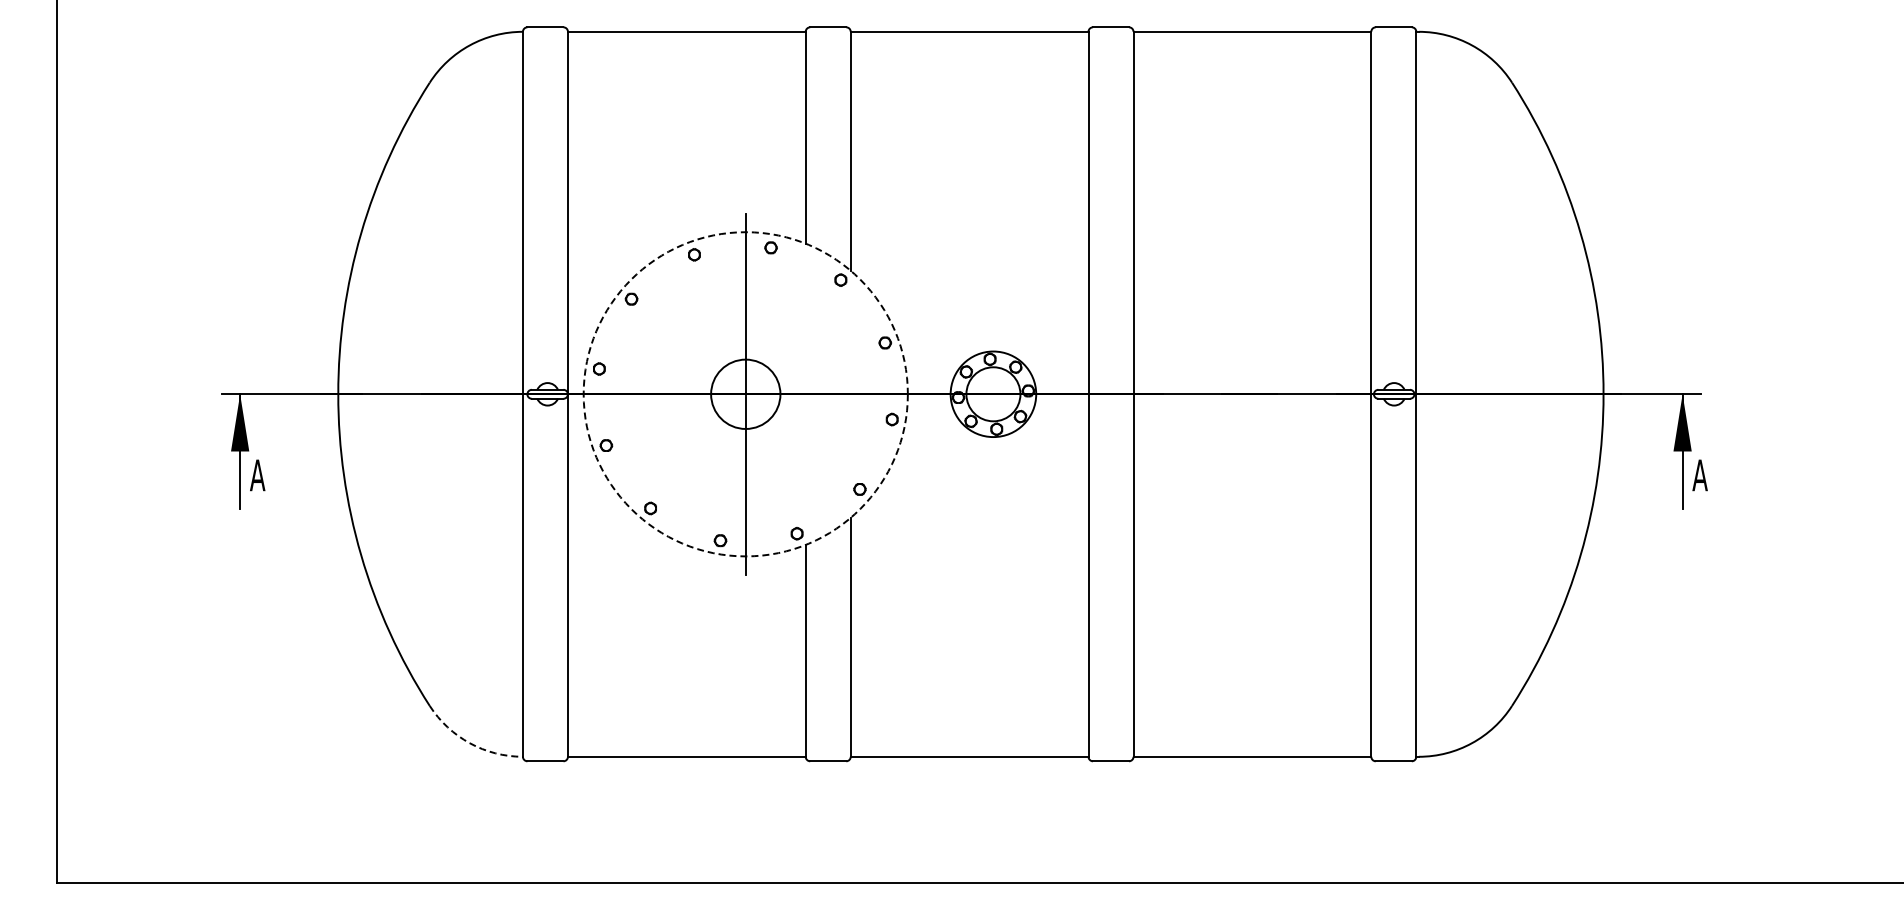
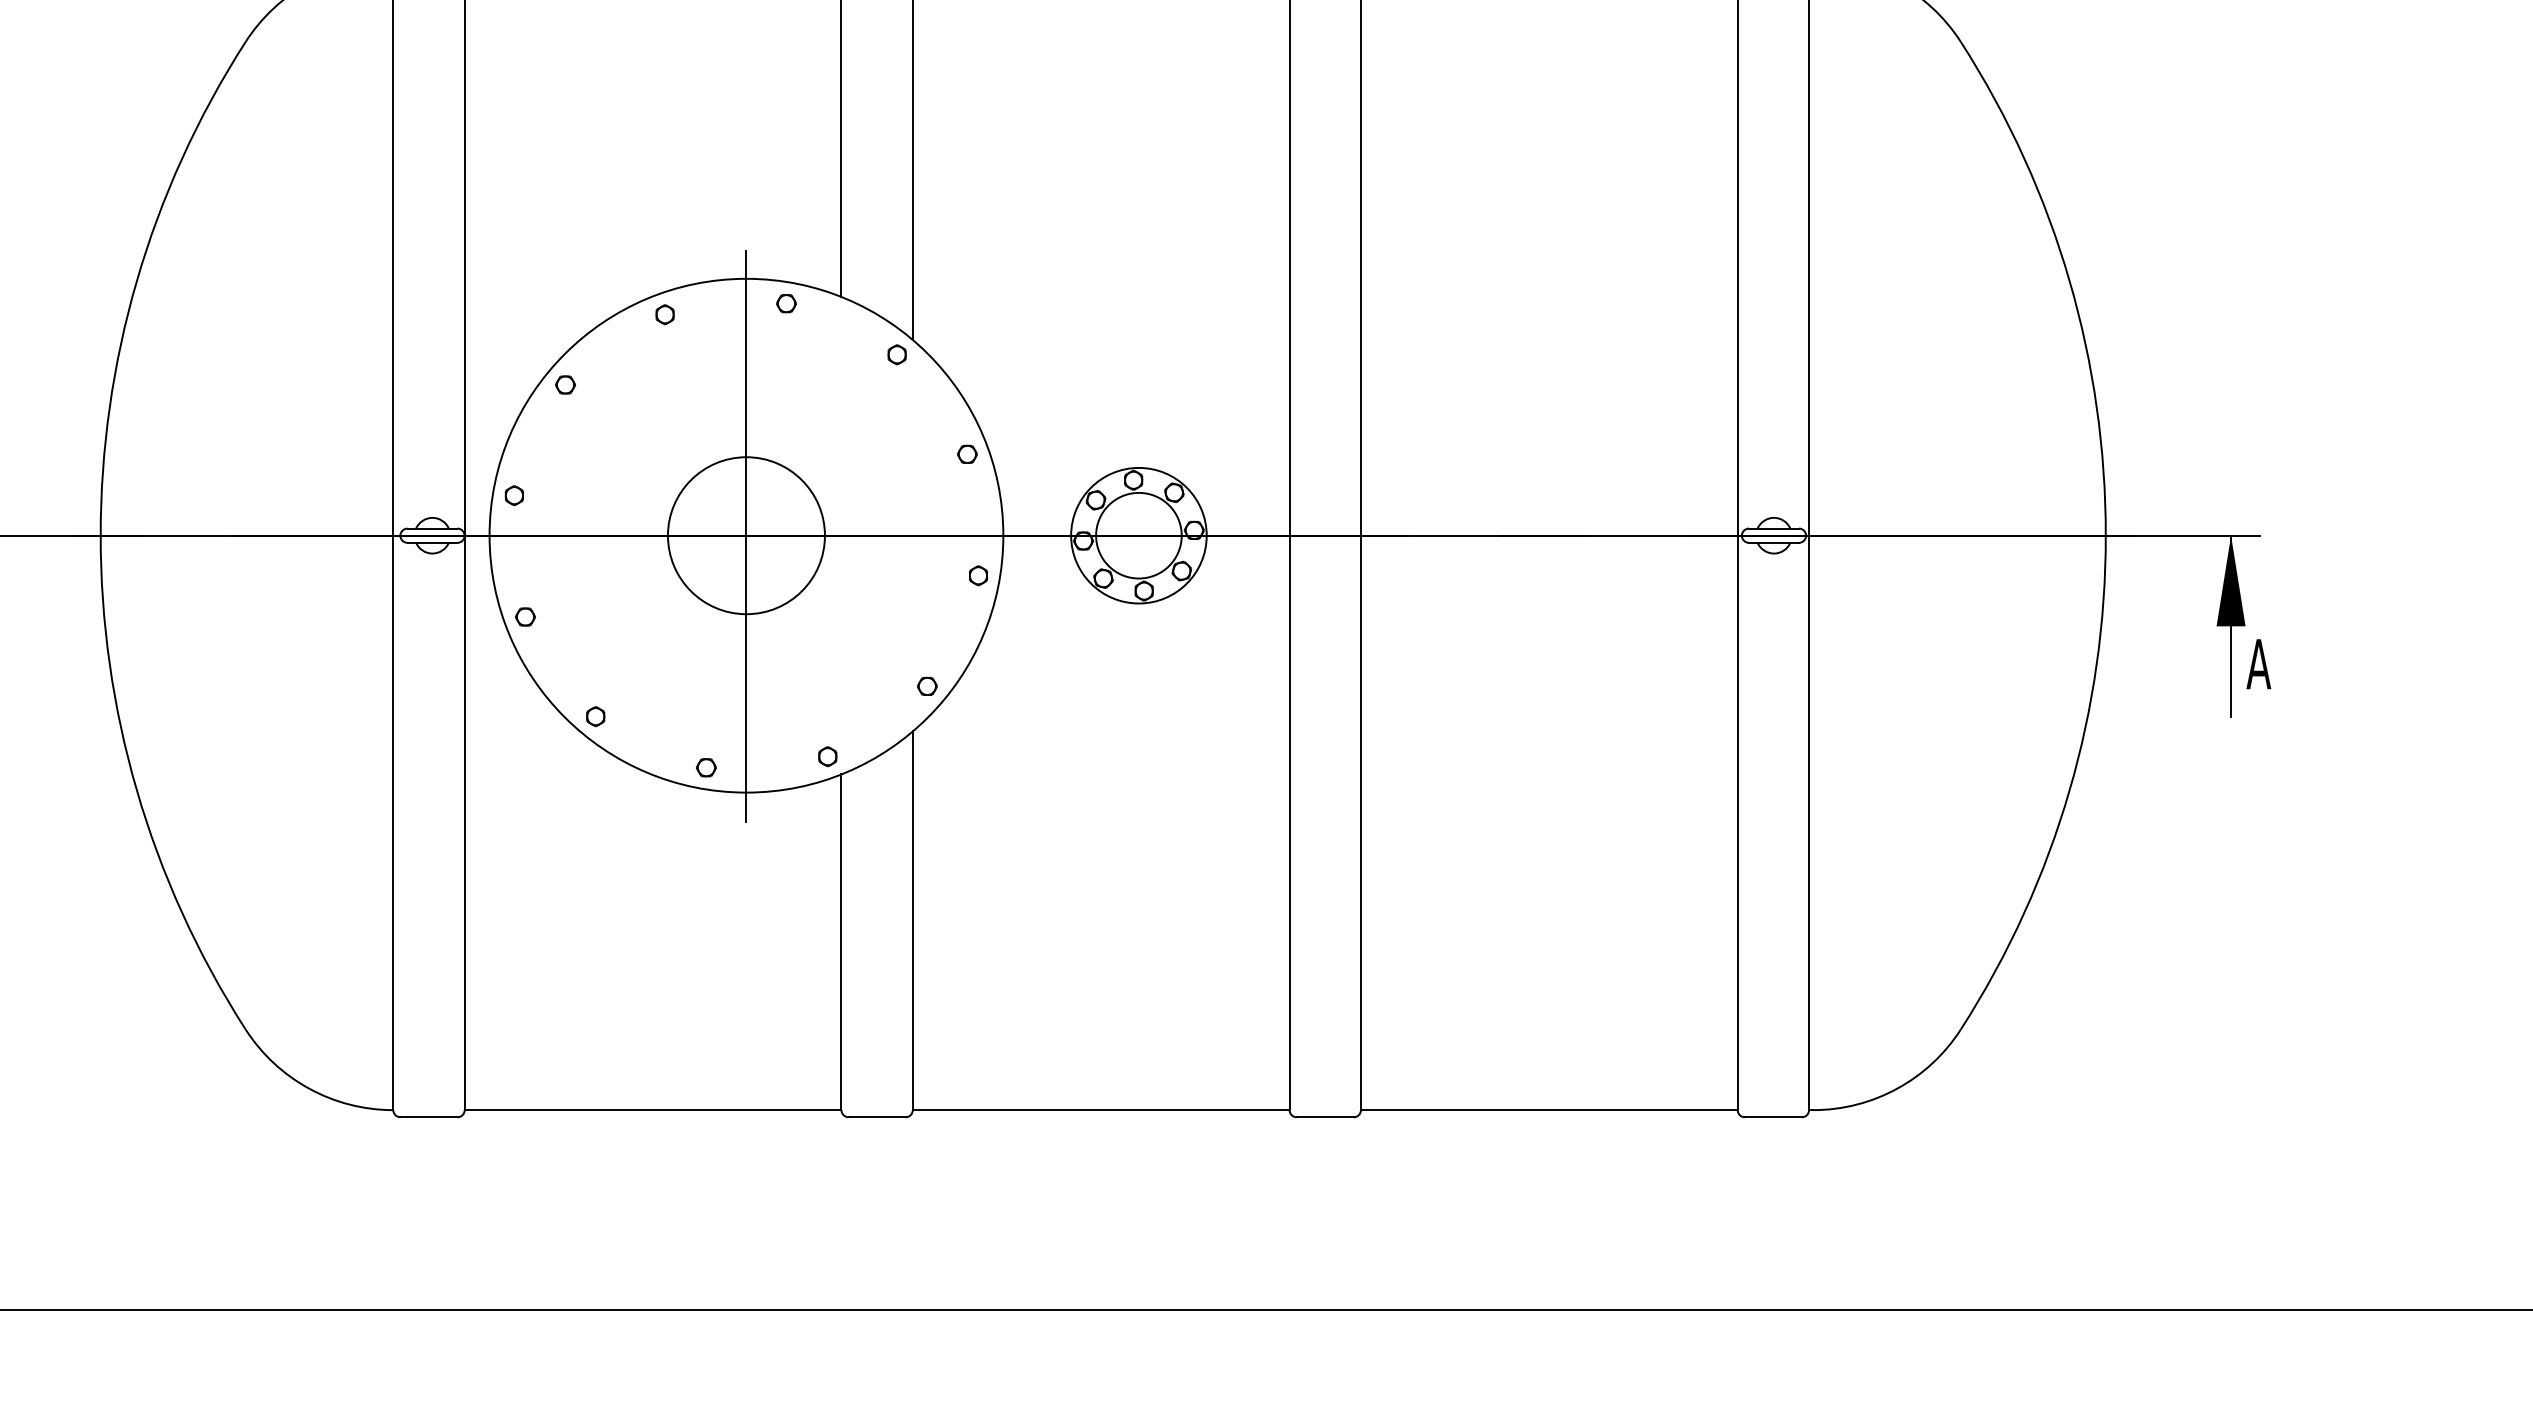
circle: (745, 393) -> (746, 534), size x1.43
circle: (745, 394) -> (746, 536), dashed -> solid
arc: (469, 743) -> (308, 1089), dashed -> solid

